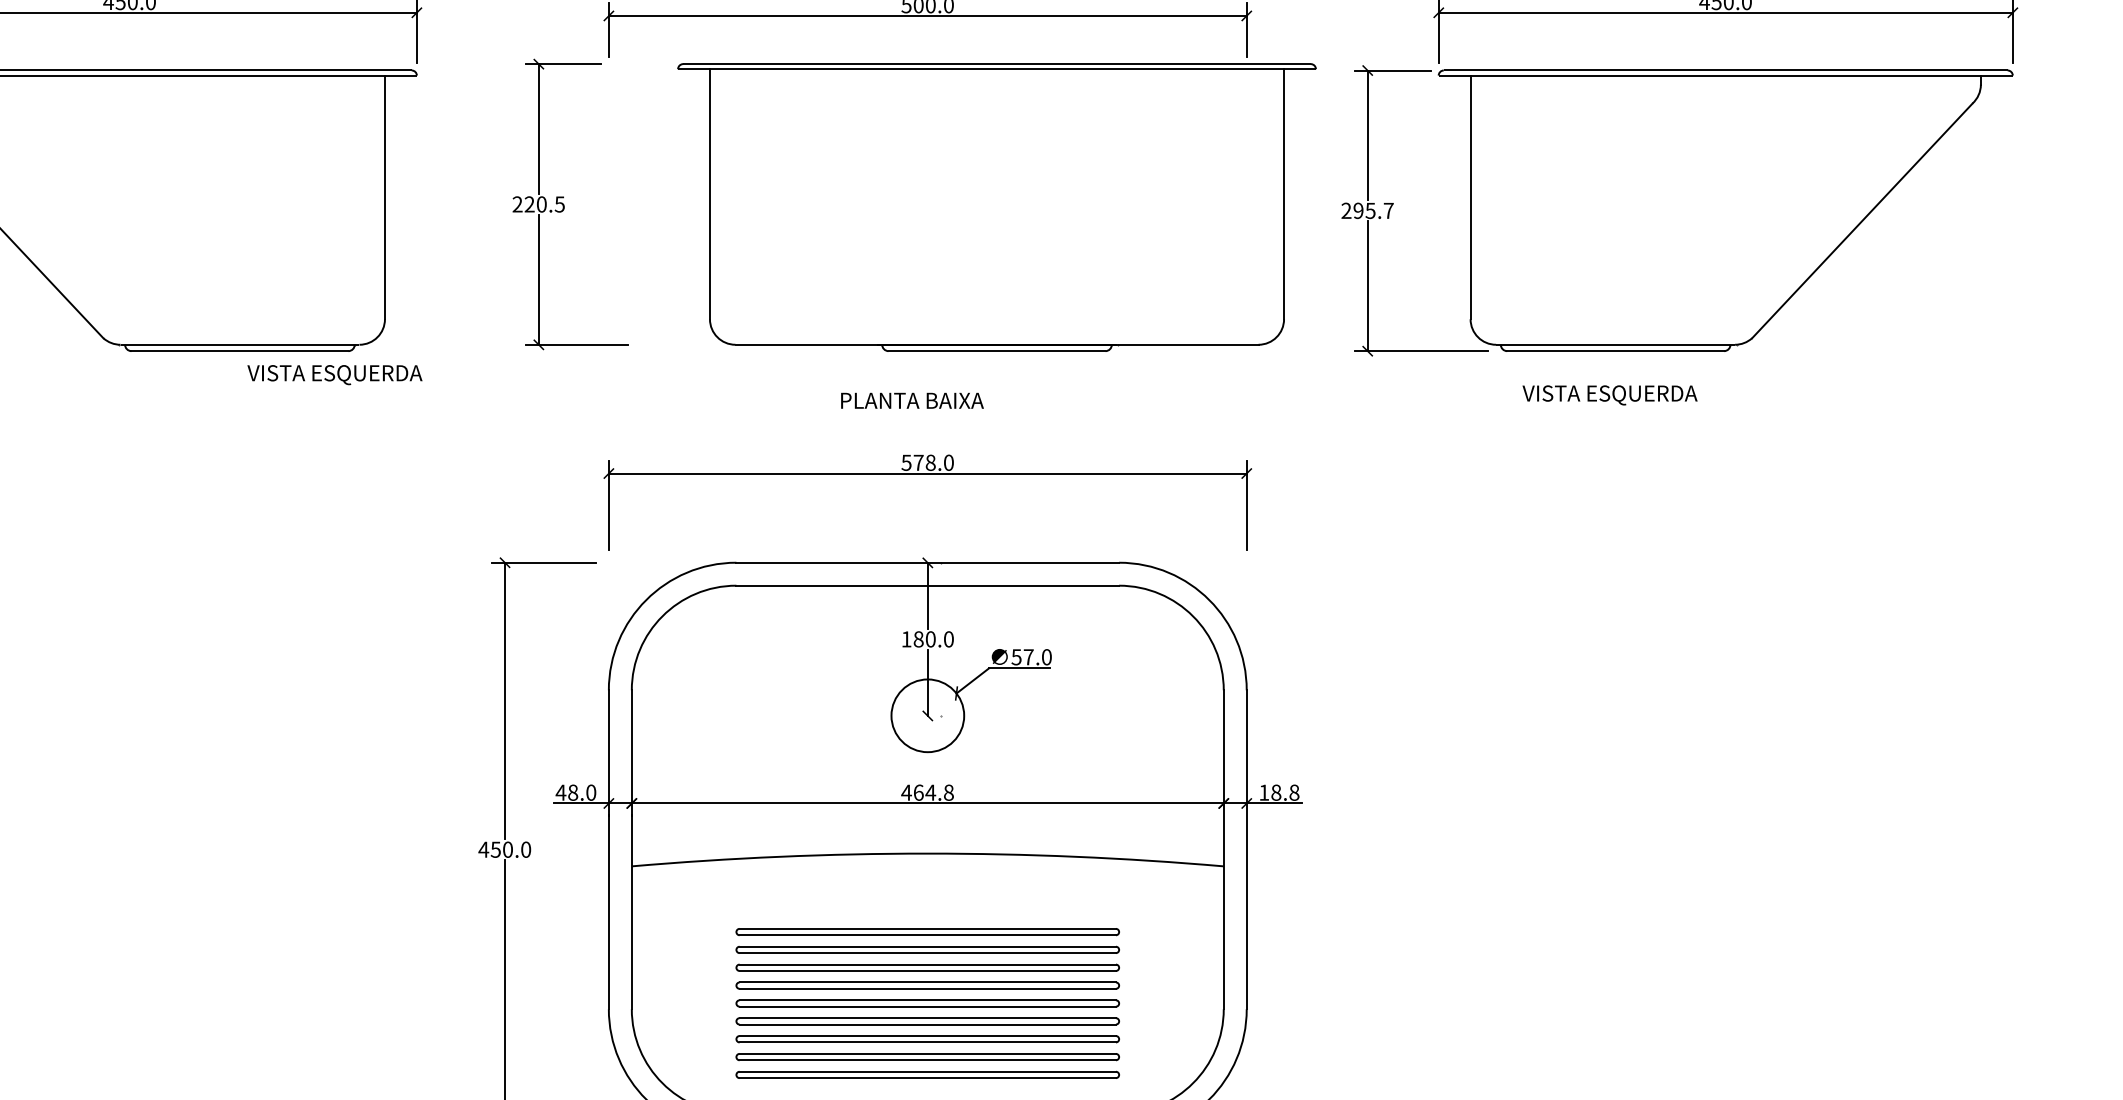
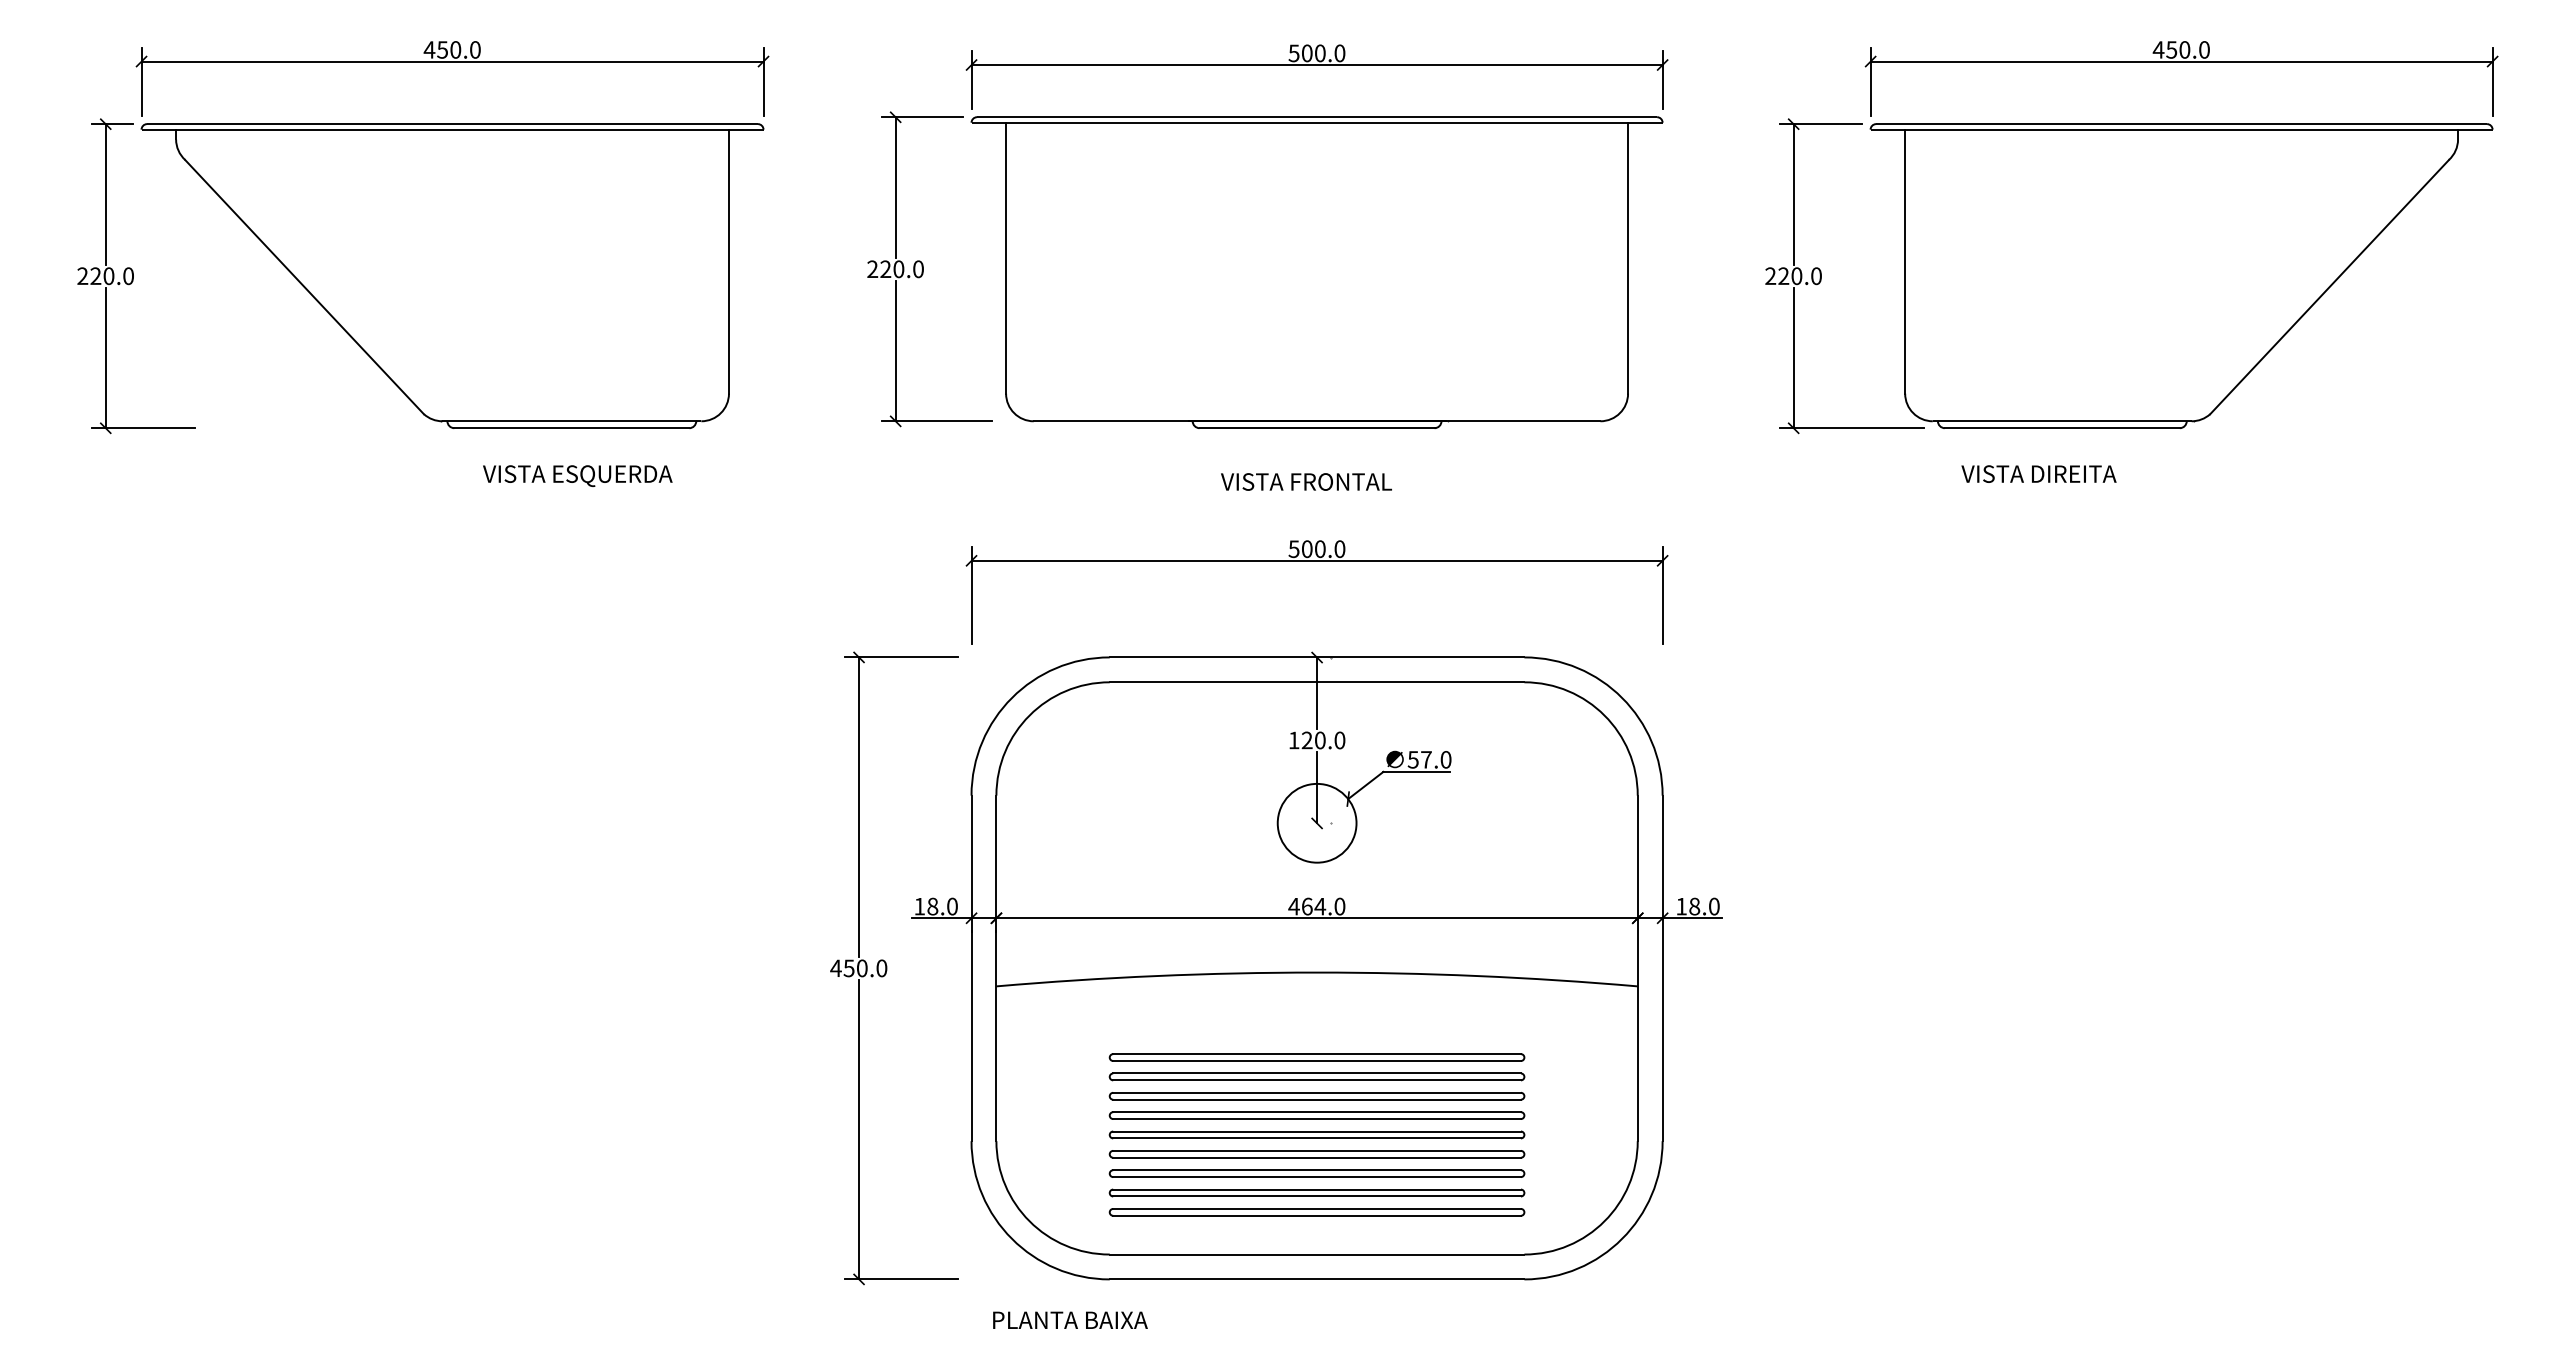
text: (559, 203) -> (918, 268), 220.5 -> 220.0
part: (996, 207) -> (1316, 272), moved
text: (1373, 211) -> (1799, 276), 295.7 -> 220.0
text: (334, 374) -> (577, 475), moved
text: (1643, 395) -> (2092, 476), VISTA ESQUERDA -> VISTA DIREITA
text: (918, 400) -> (1306, 481), PLANTA BAIXA -> VISTA FRONTAL
text: (924, 463) -> (1313, 549), 578.0 -> 500.0
text: (918, 639) -> (1306, 740), 180.0 -> 120.0
text: (560, 792) -> (919, 906), 48.0 -> 18.0
text: (948, 792) -> (1339, 906), 464.8 -> 464.0
text: (1294, 792) -> (1714, 906), 18.8 -> 18.0

